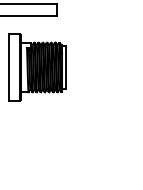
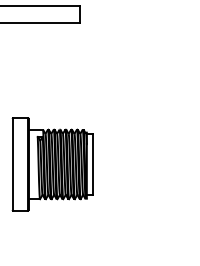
part: (37, 67) -> (52, 164), moved

